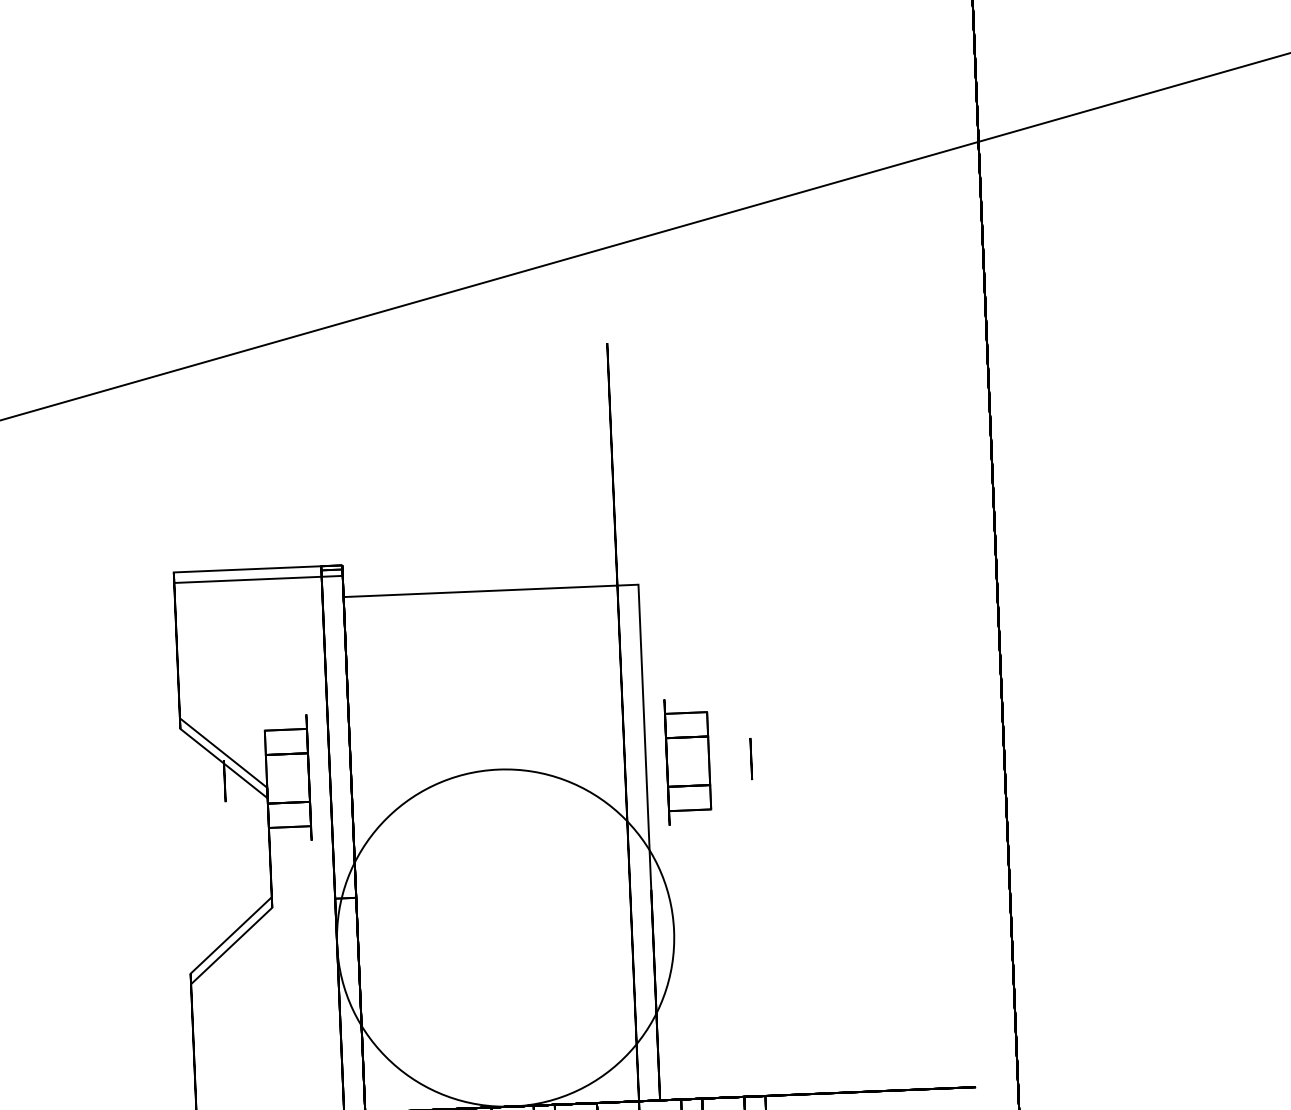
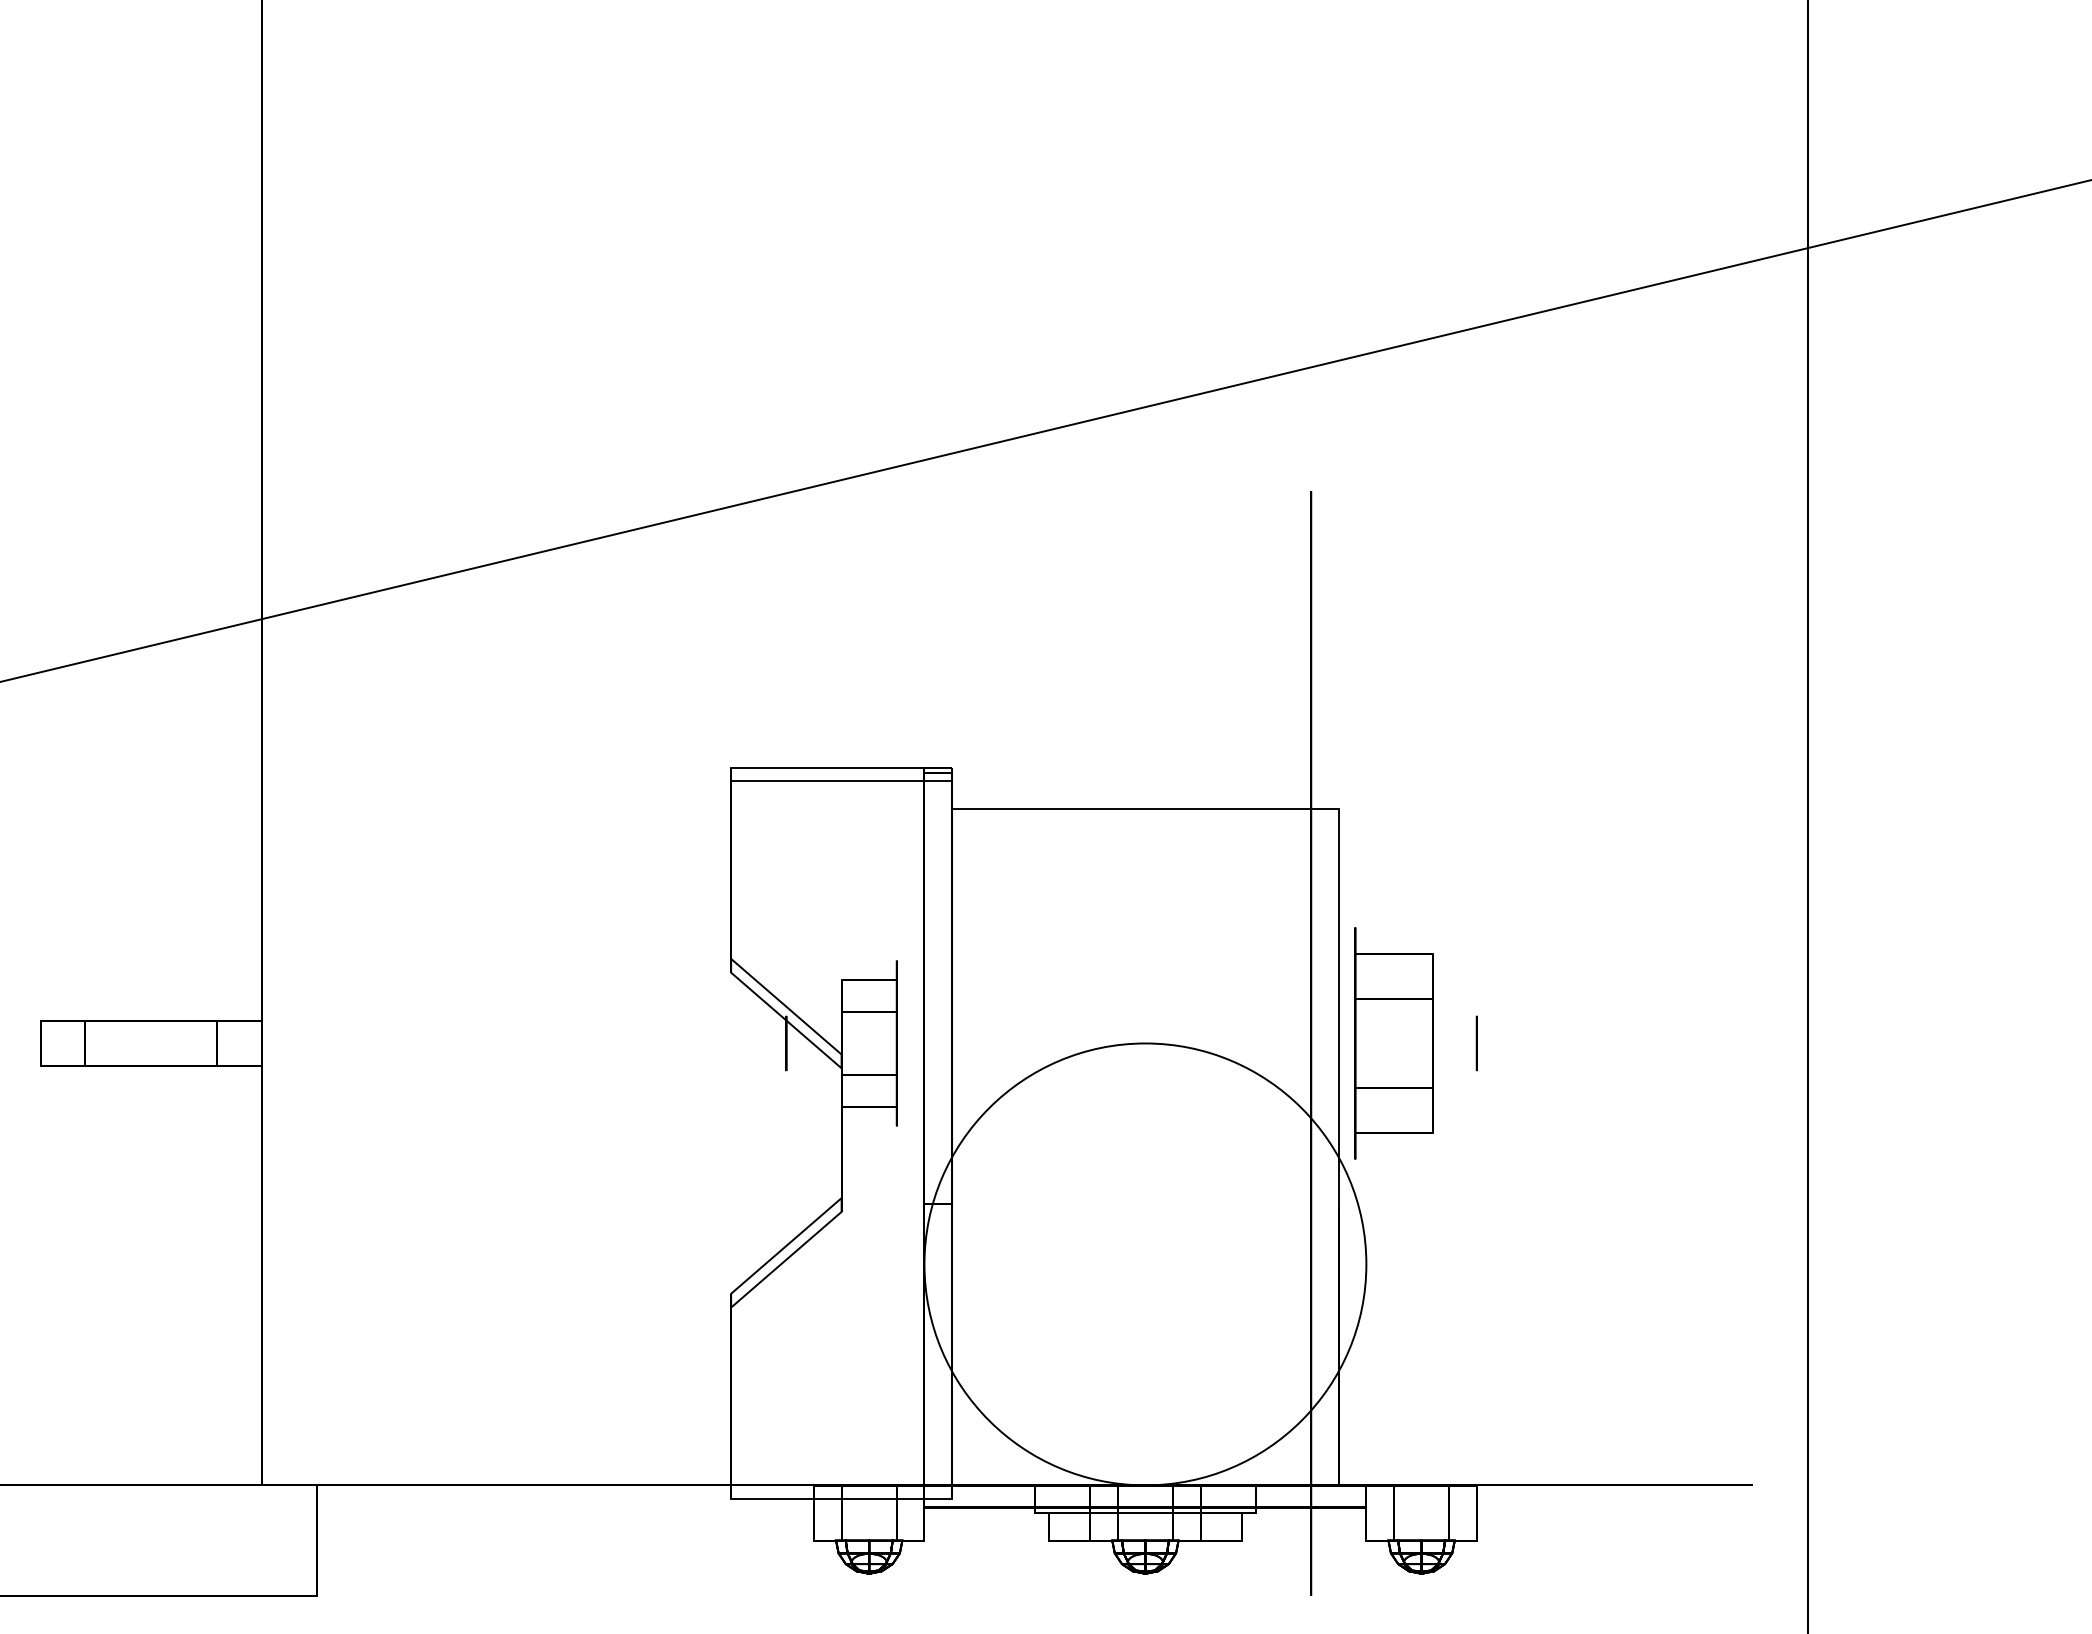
part: (687, 761) -> (1393, 1043), size x1.4

